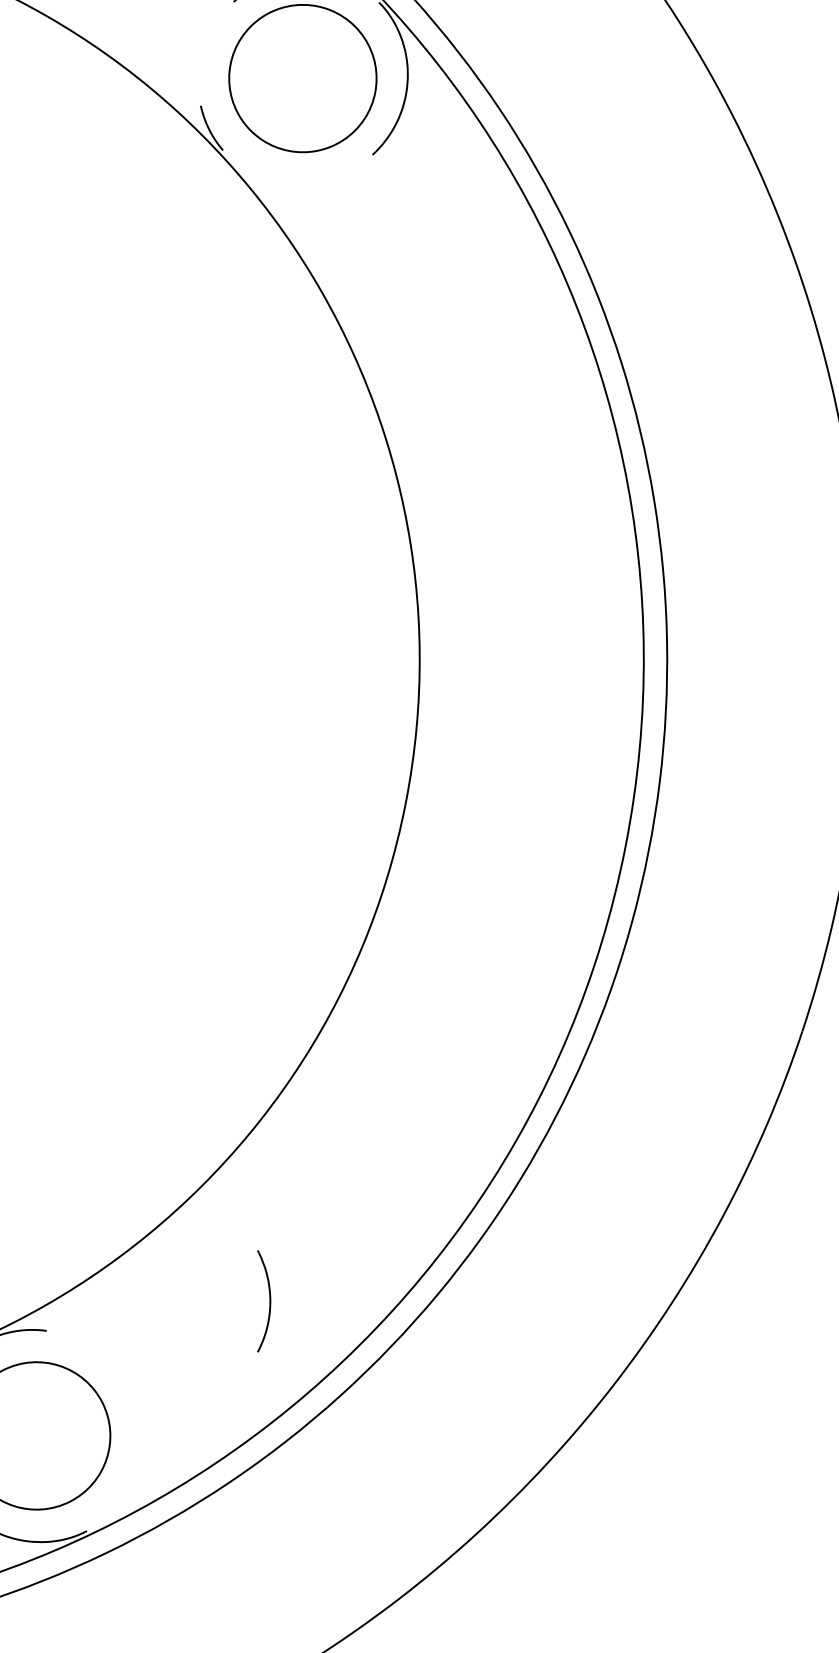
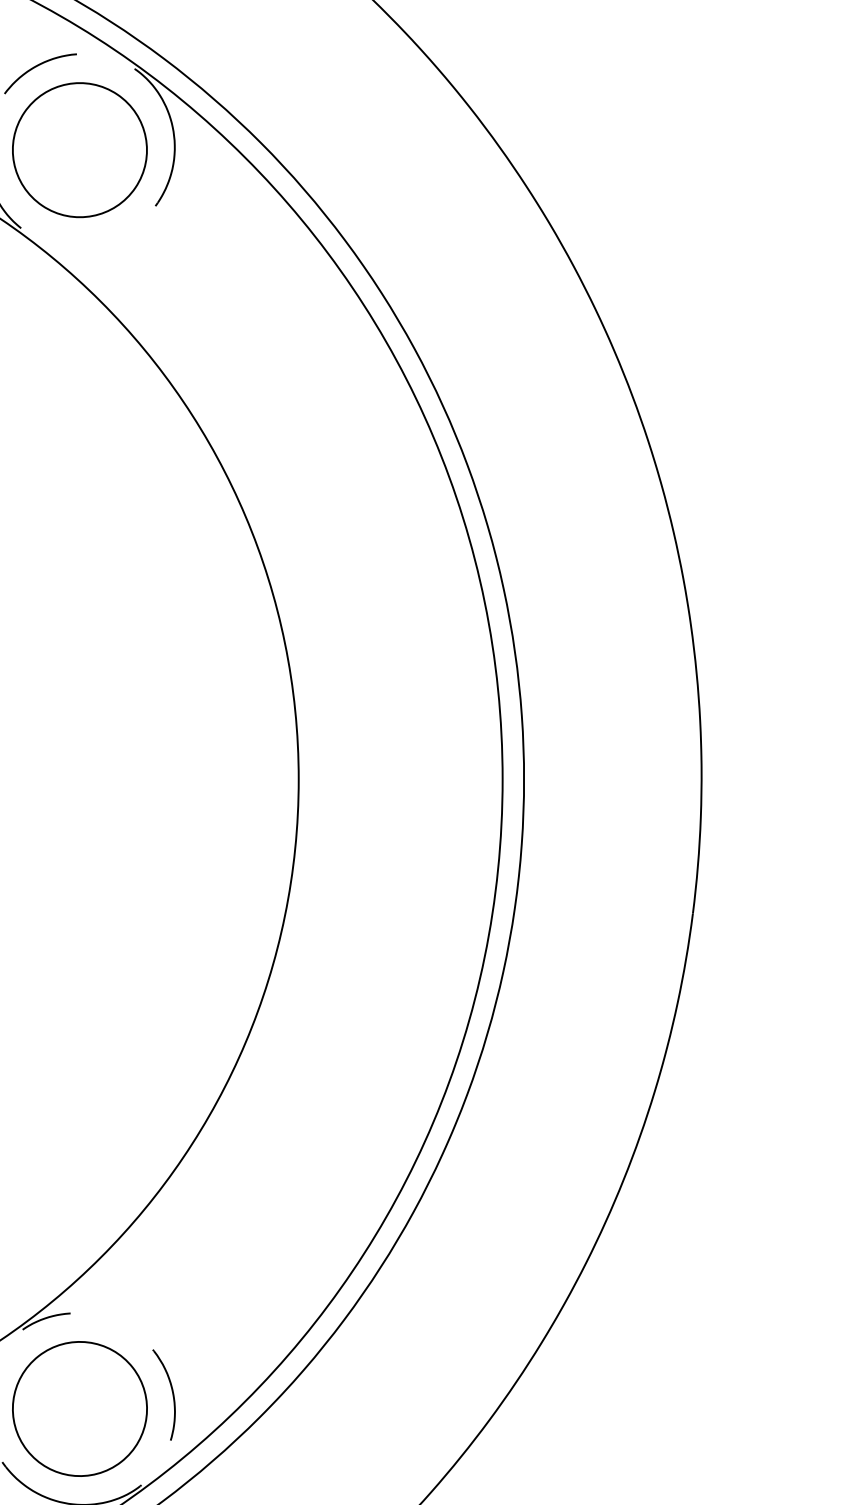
part: (268, 1299) -> (171, 1391), moved

